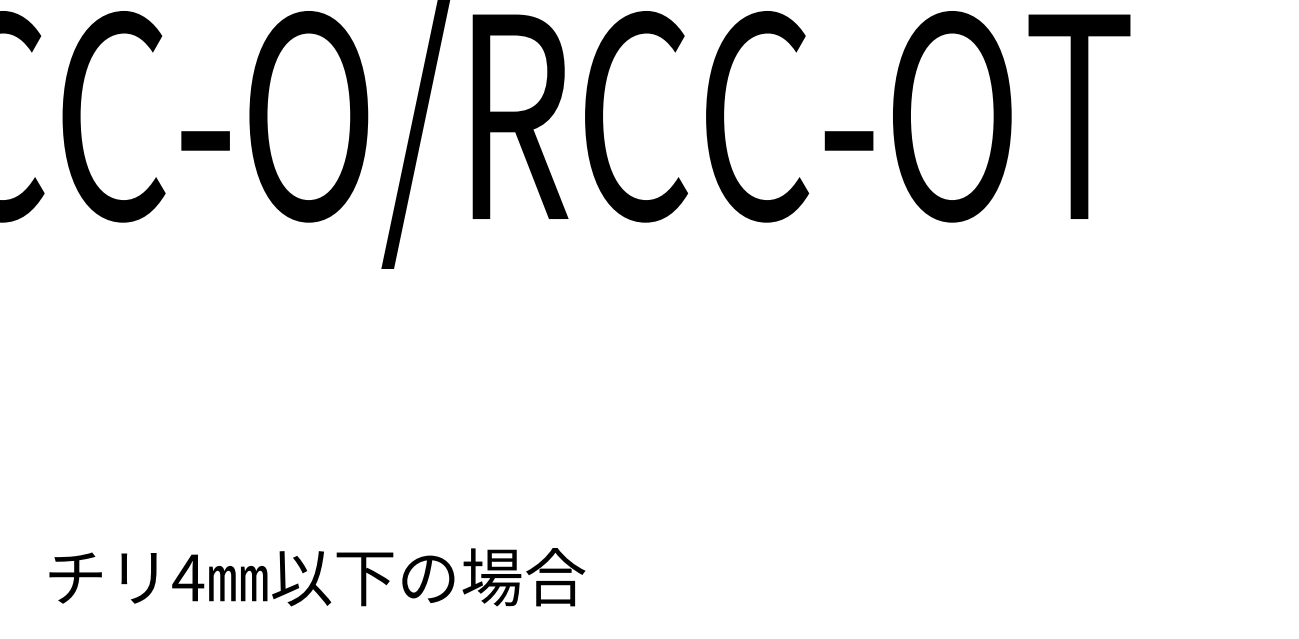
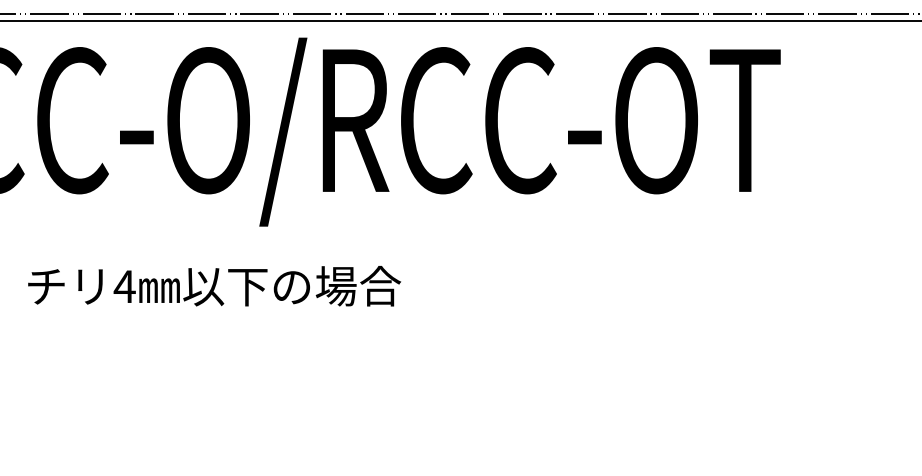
text: (317, 577) -> (214, 286), moved

